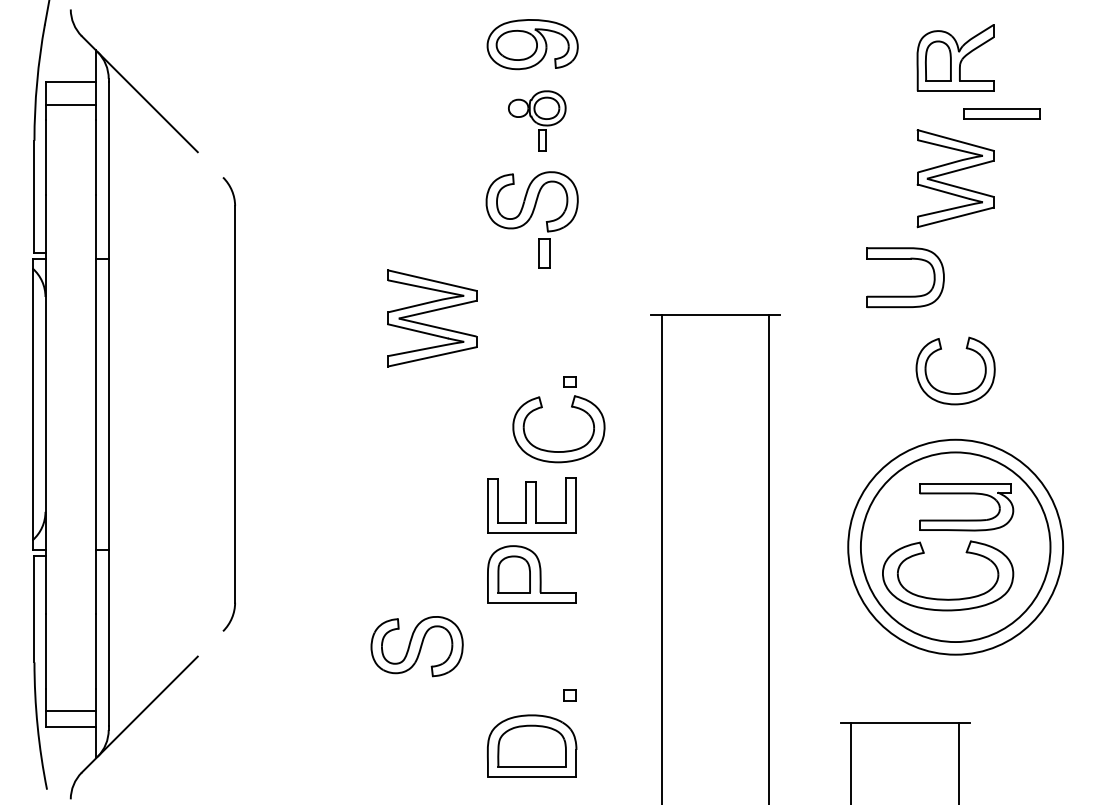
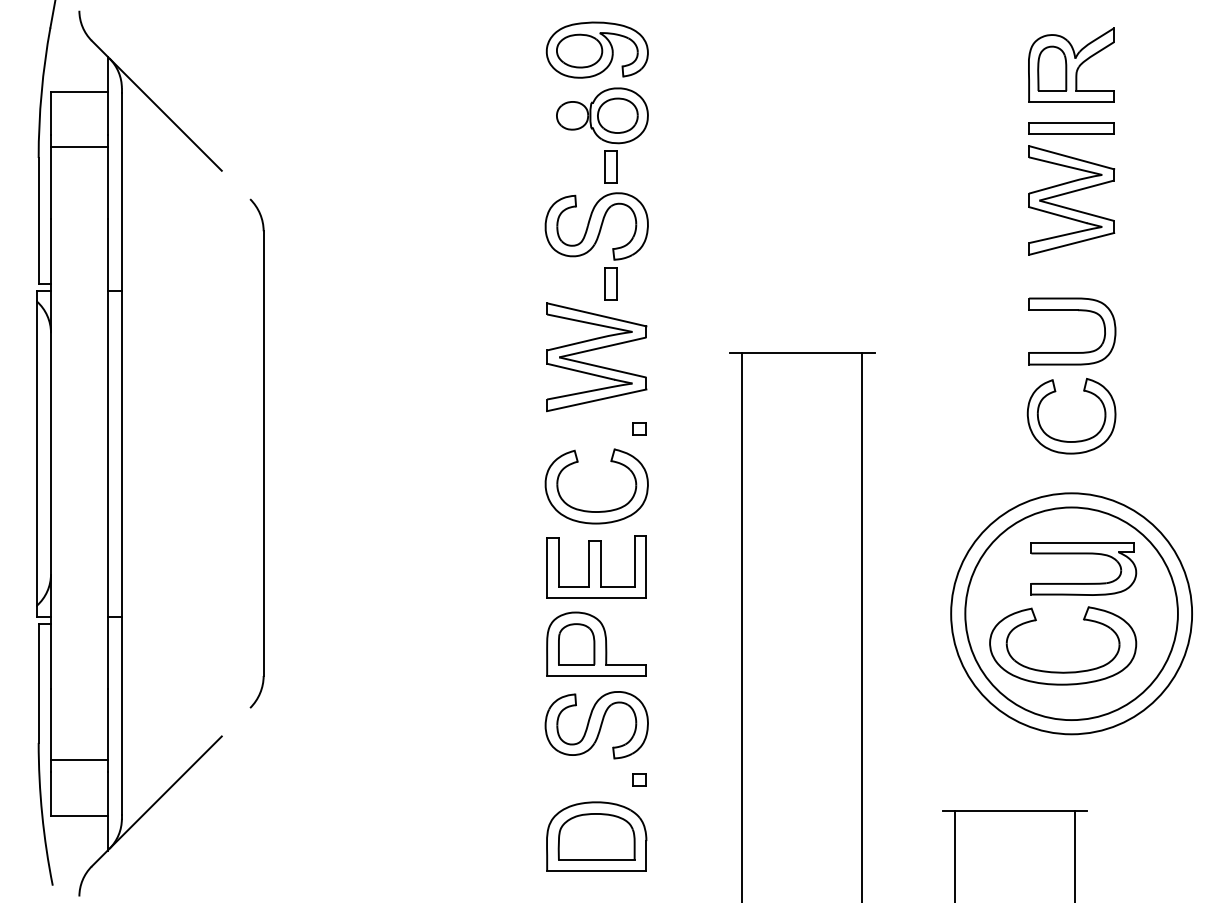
line: (70, 105) -> (79, 147), moved
part: (1001, 114) -> (1071, 128), moved
part: (537, 120) -> (602, 135), size x1.43
part: (910, 259) -> (1078, 311), moved
part: (431, 324) -> (595, 364), moved
part: (563, 450) -> (601, 510), moved
part: (416, 646) -> (596, 725), moved
line: (70, 711) -> (79, 759), moved

